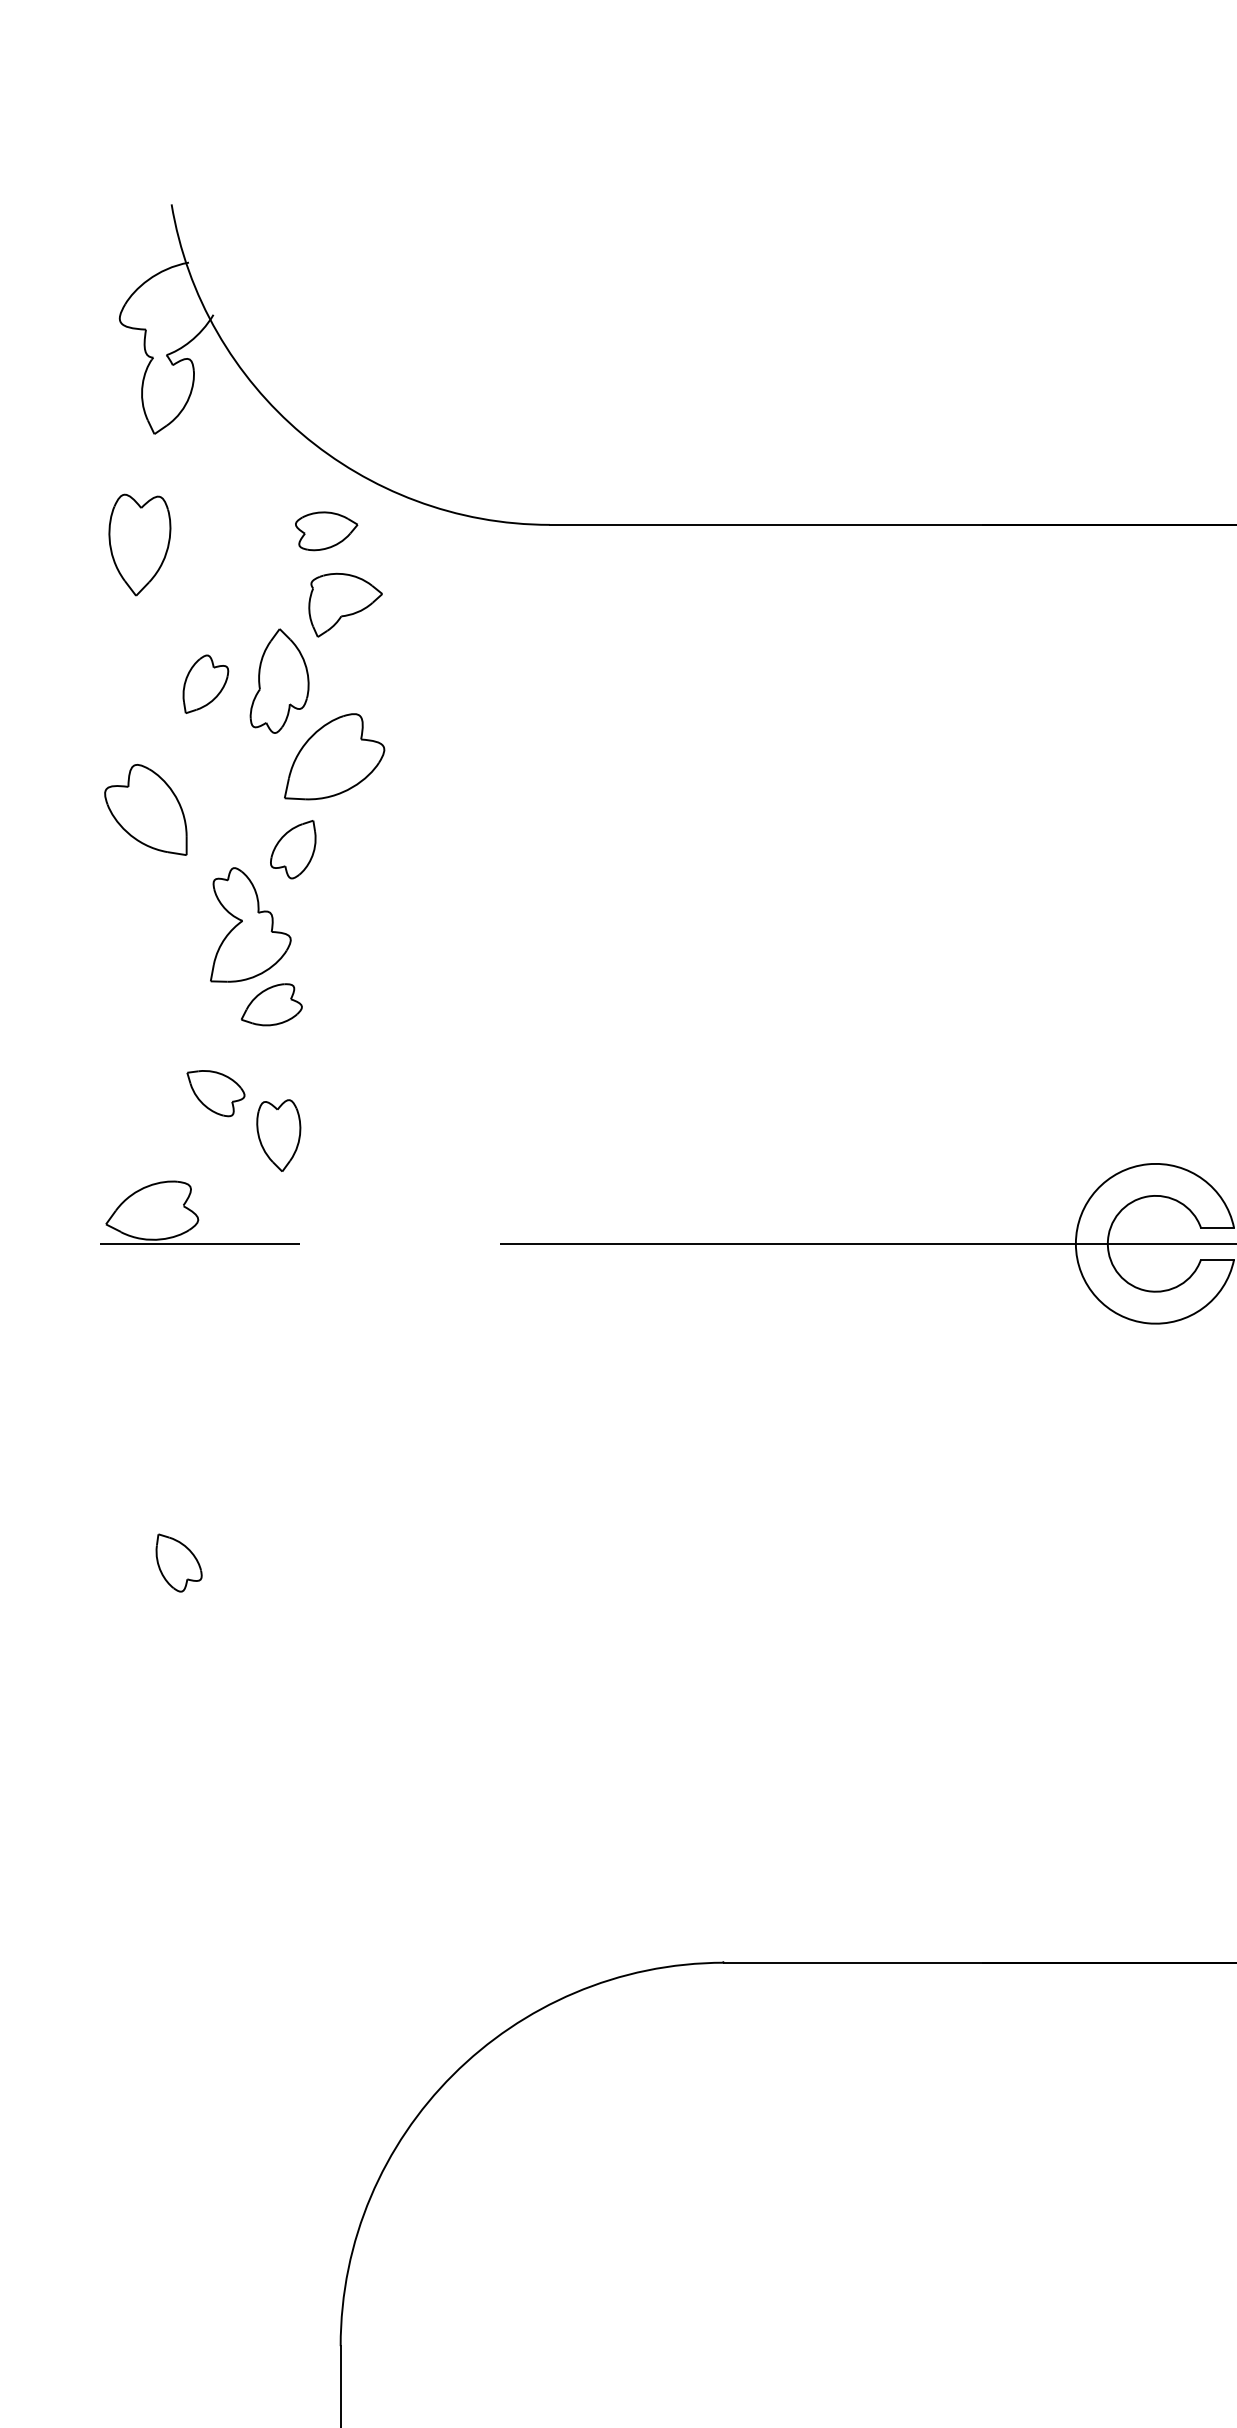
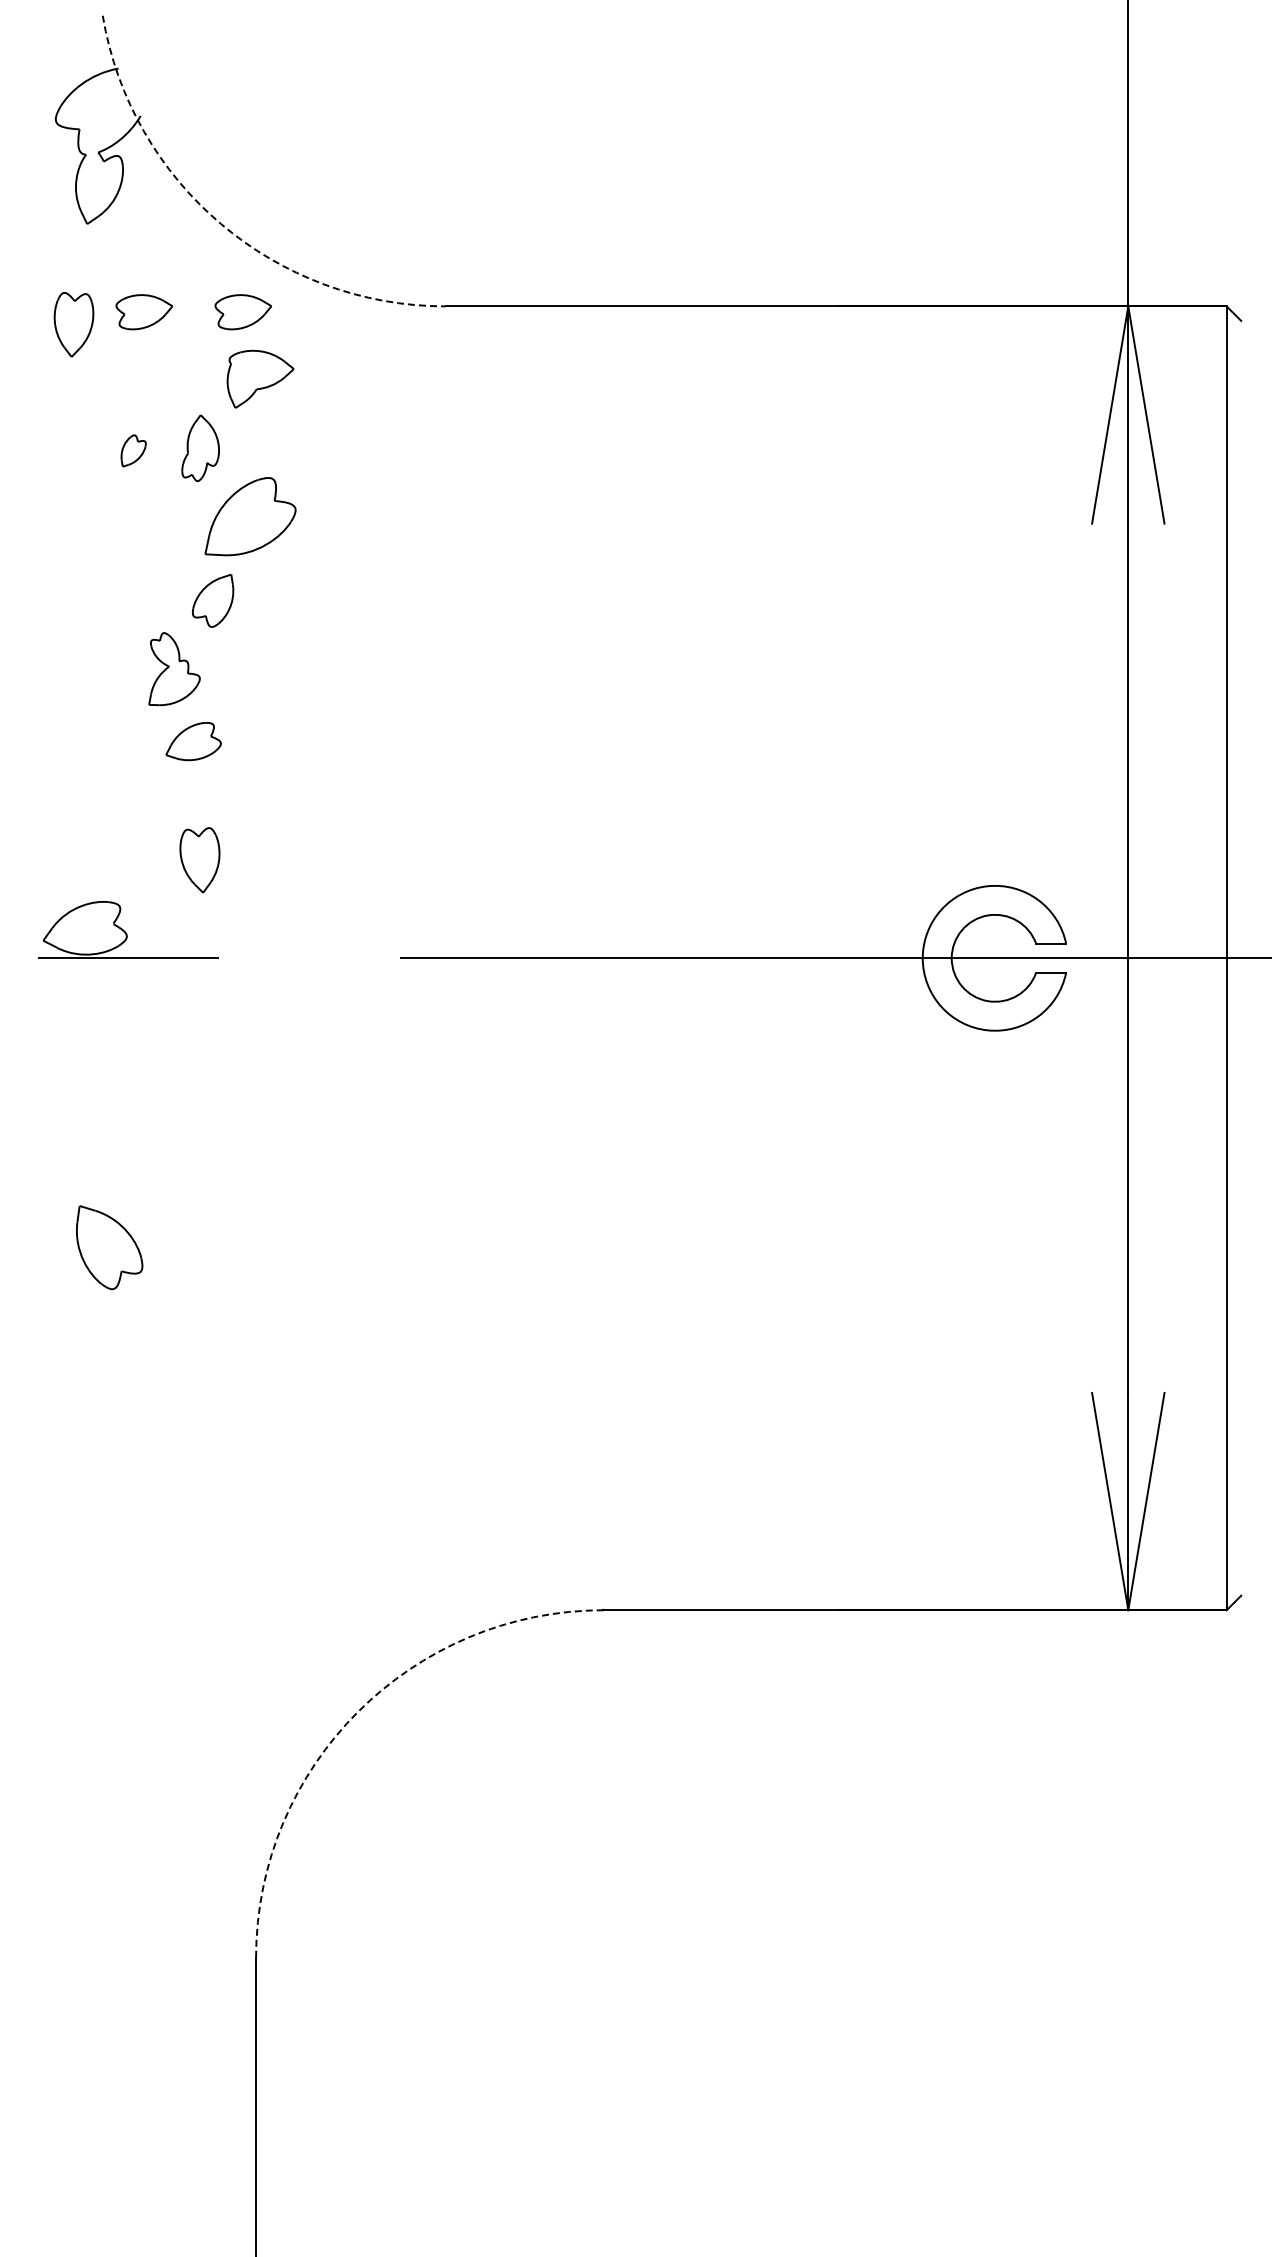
arc: (301, 433) -> (220, 223), solid -> dashed
part: (216, 531) -> (143, 312), added
part: (139, 544) -> (73, 324), size x0.7
part: (279, 681) -> (200, 448), size x0.7
part: (205, 683) -> (133, 450), size x0.6
part: (145, 809) -> (79, 564), removed
part: (250, 924) -> (174, 668), size x0.7
part: (215, 1092) -> (142, 821), removed
part: (179, 1562) -> (109, 1247), size x1.6
arc: (452, 2075) -> (357, 1712), solid -> dashed

